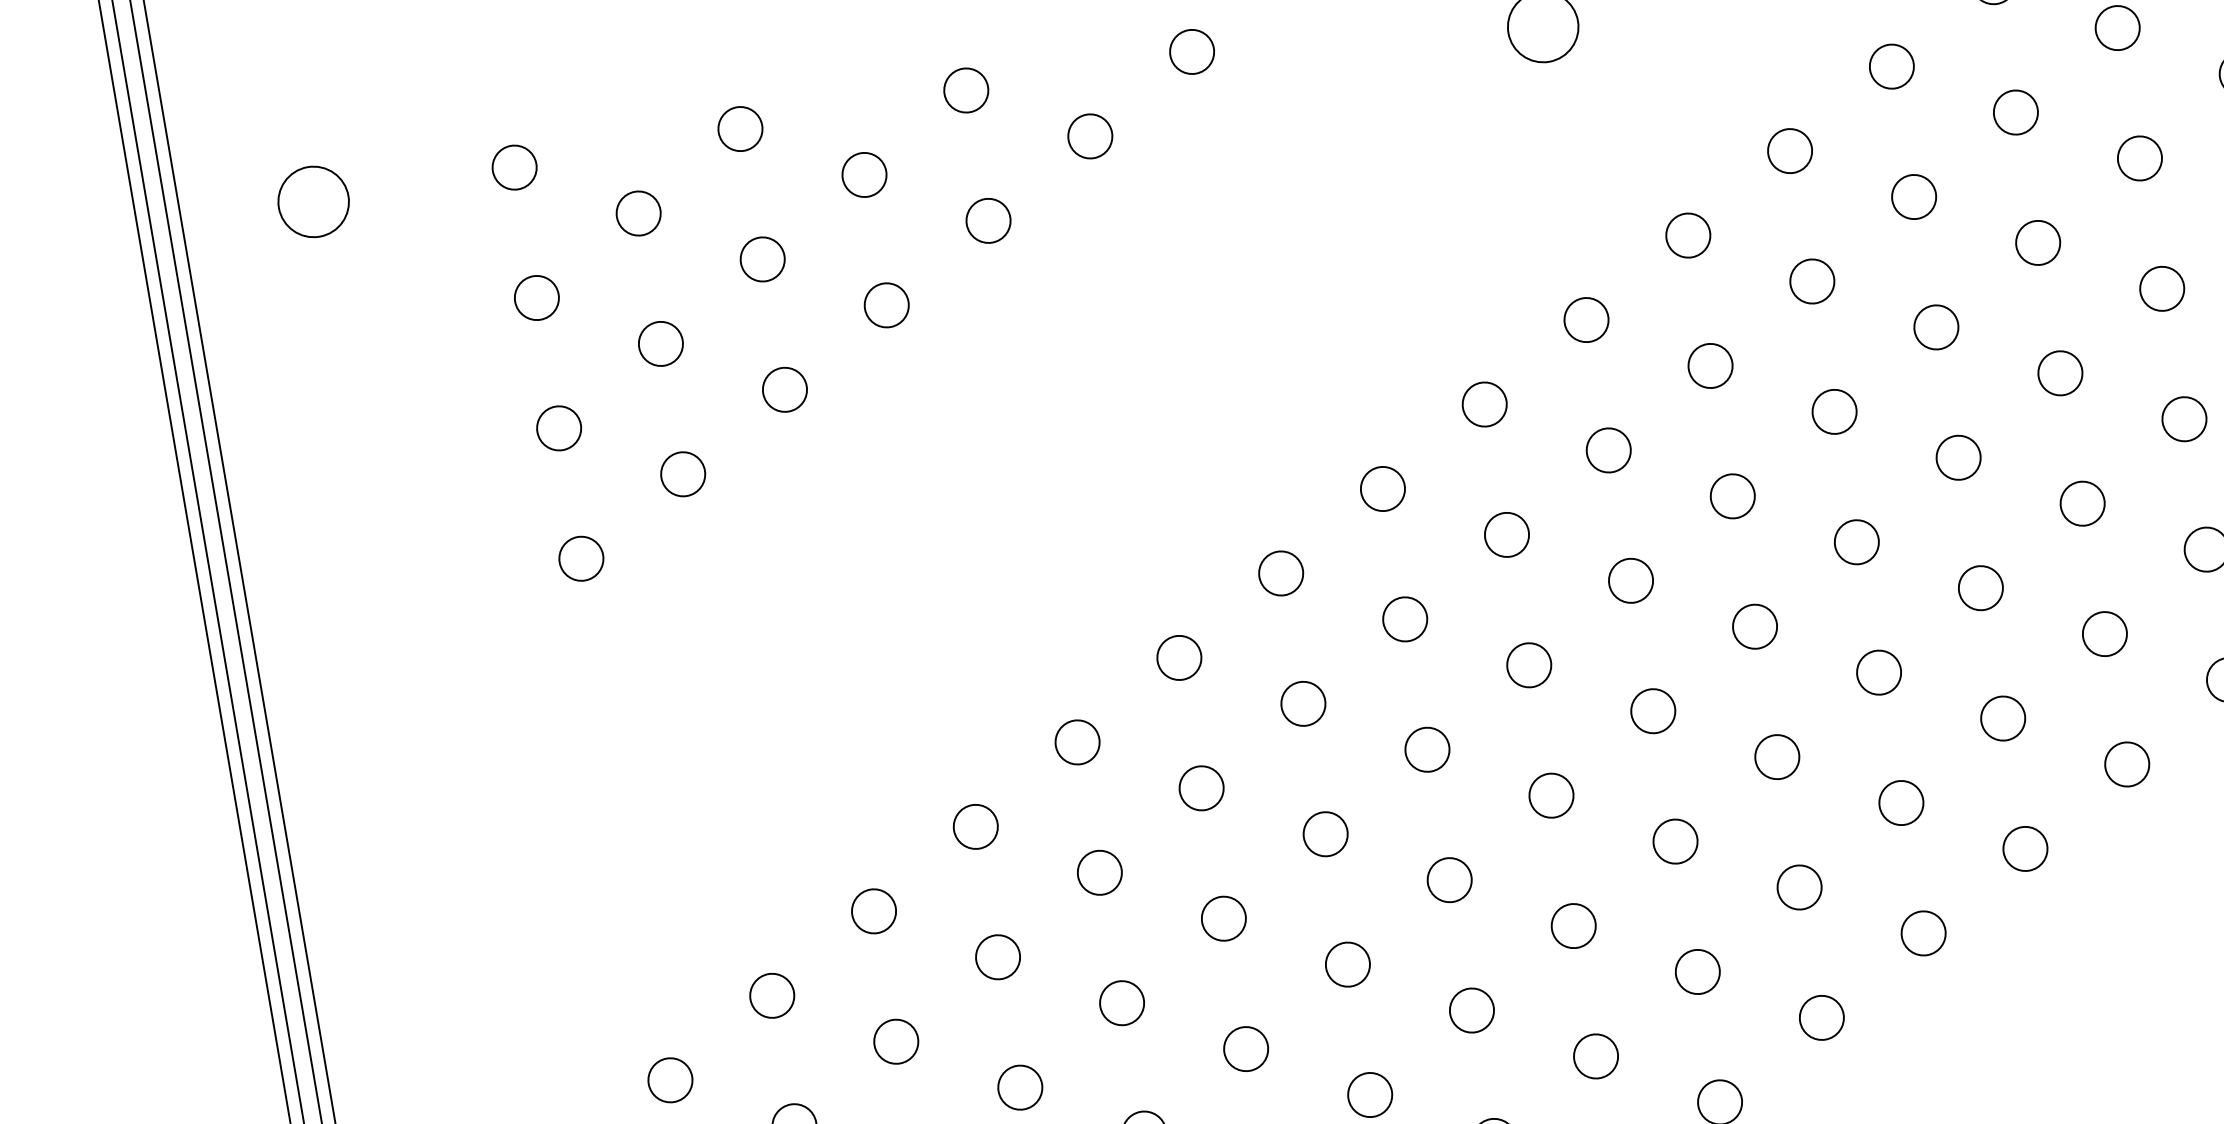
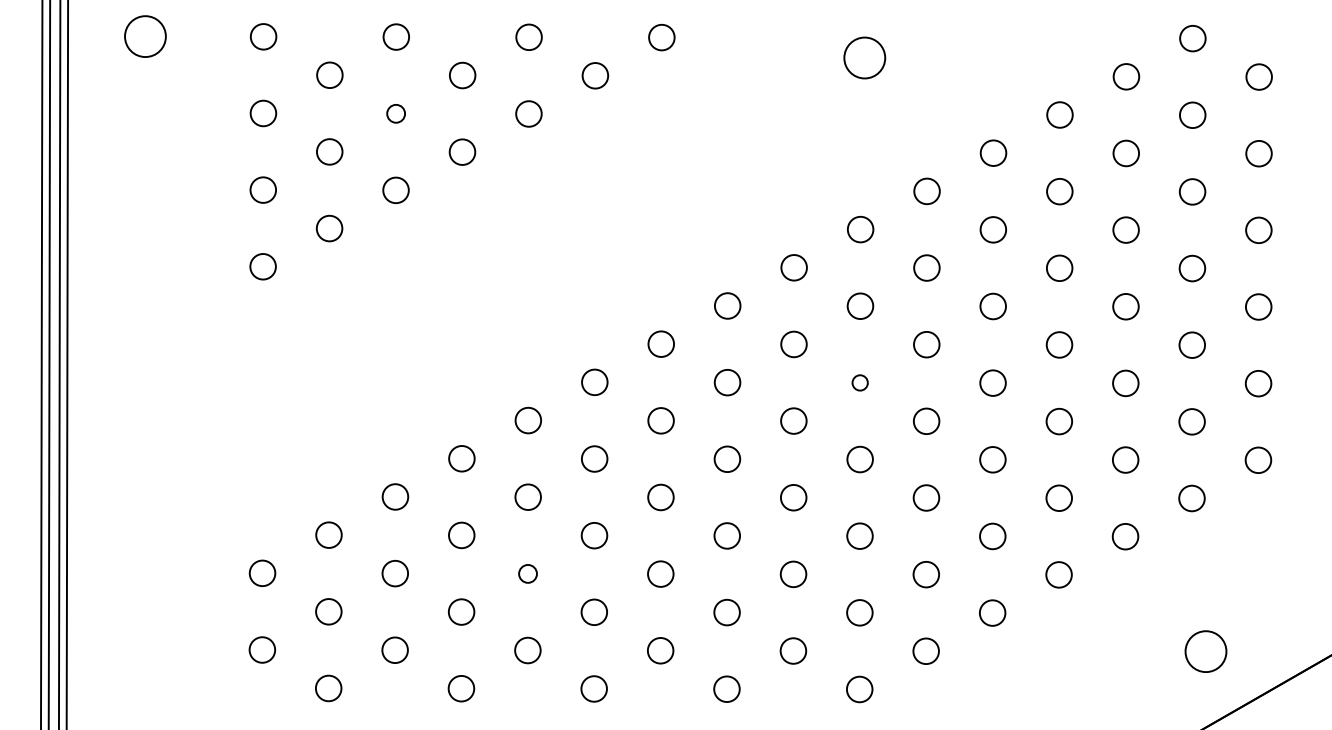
circle: (761, 259) -> (395, 113), size x0.7
circle: (1629, 580) -> (859, 382), size x0.6
circle: (1121, 1002) -> (527, 573), size x0.7

